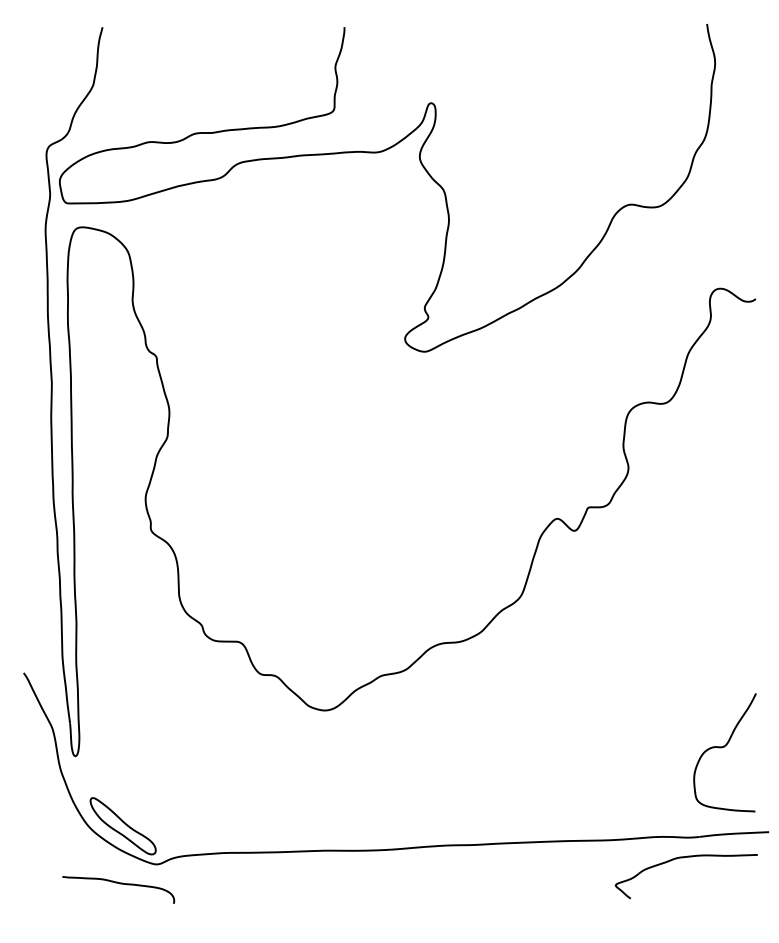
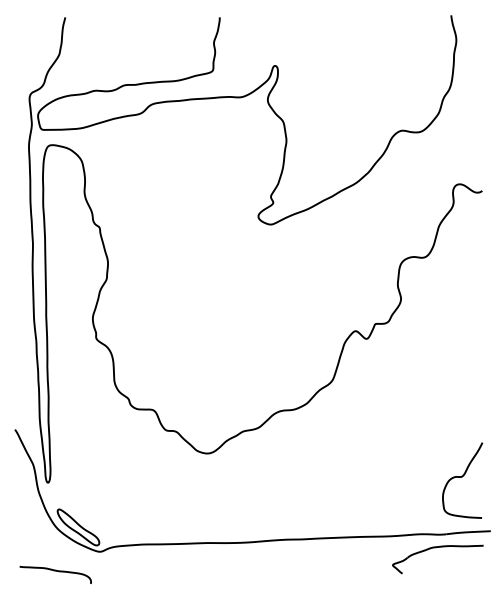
curve: (118, 884) -> (55, 571), moved

